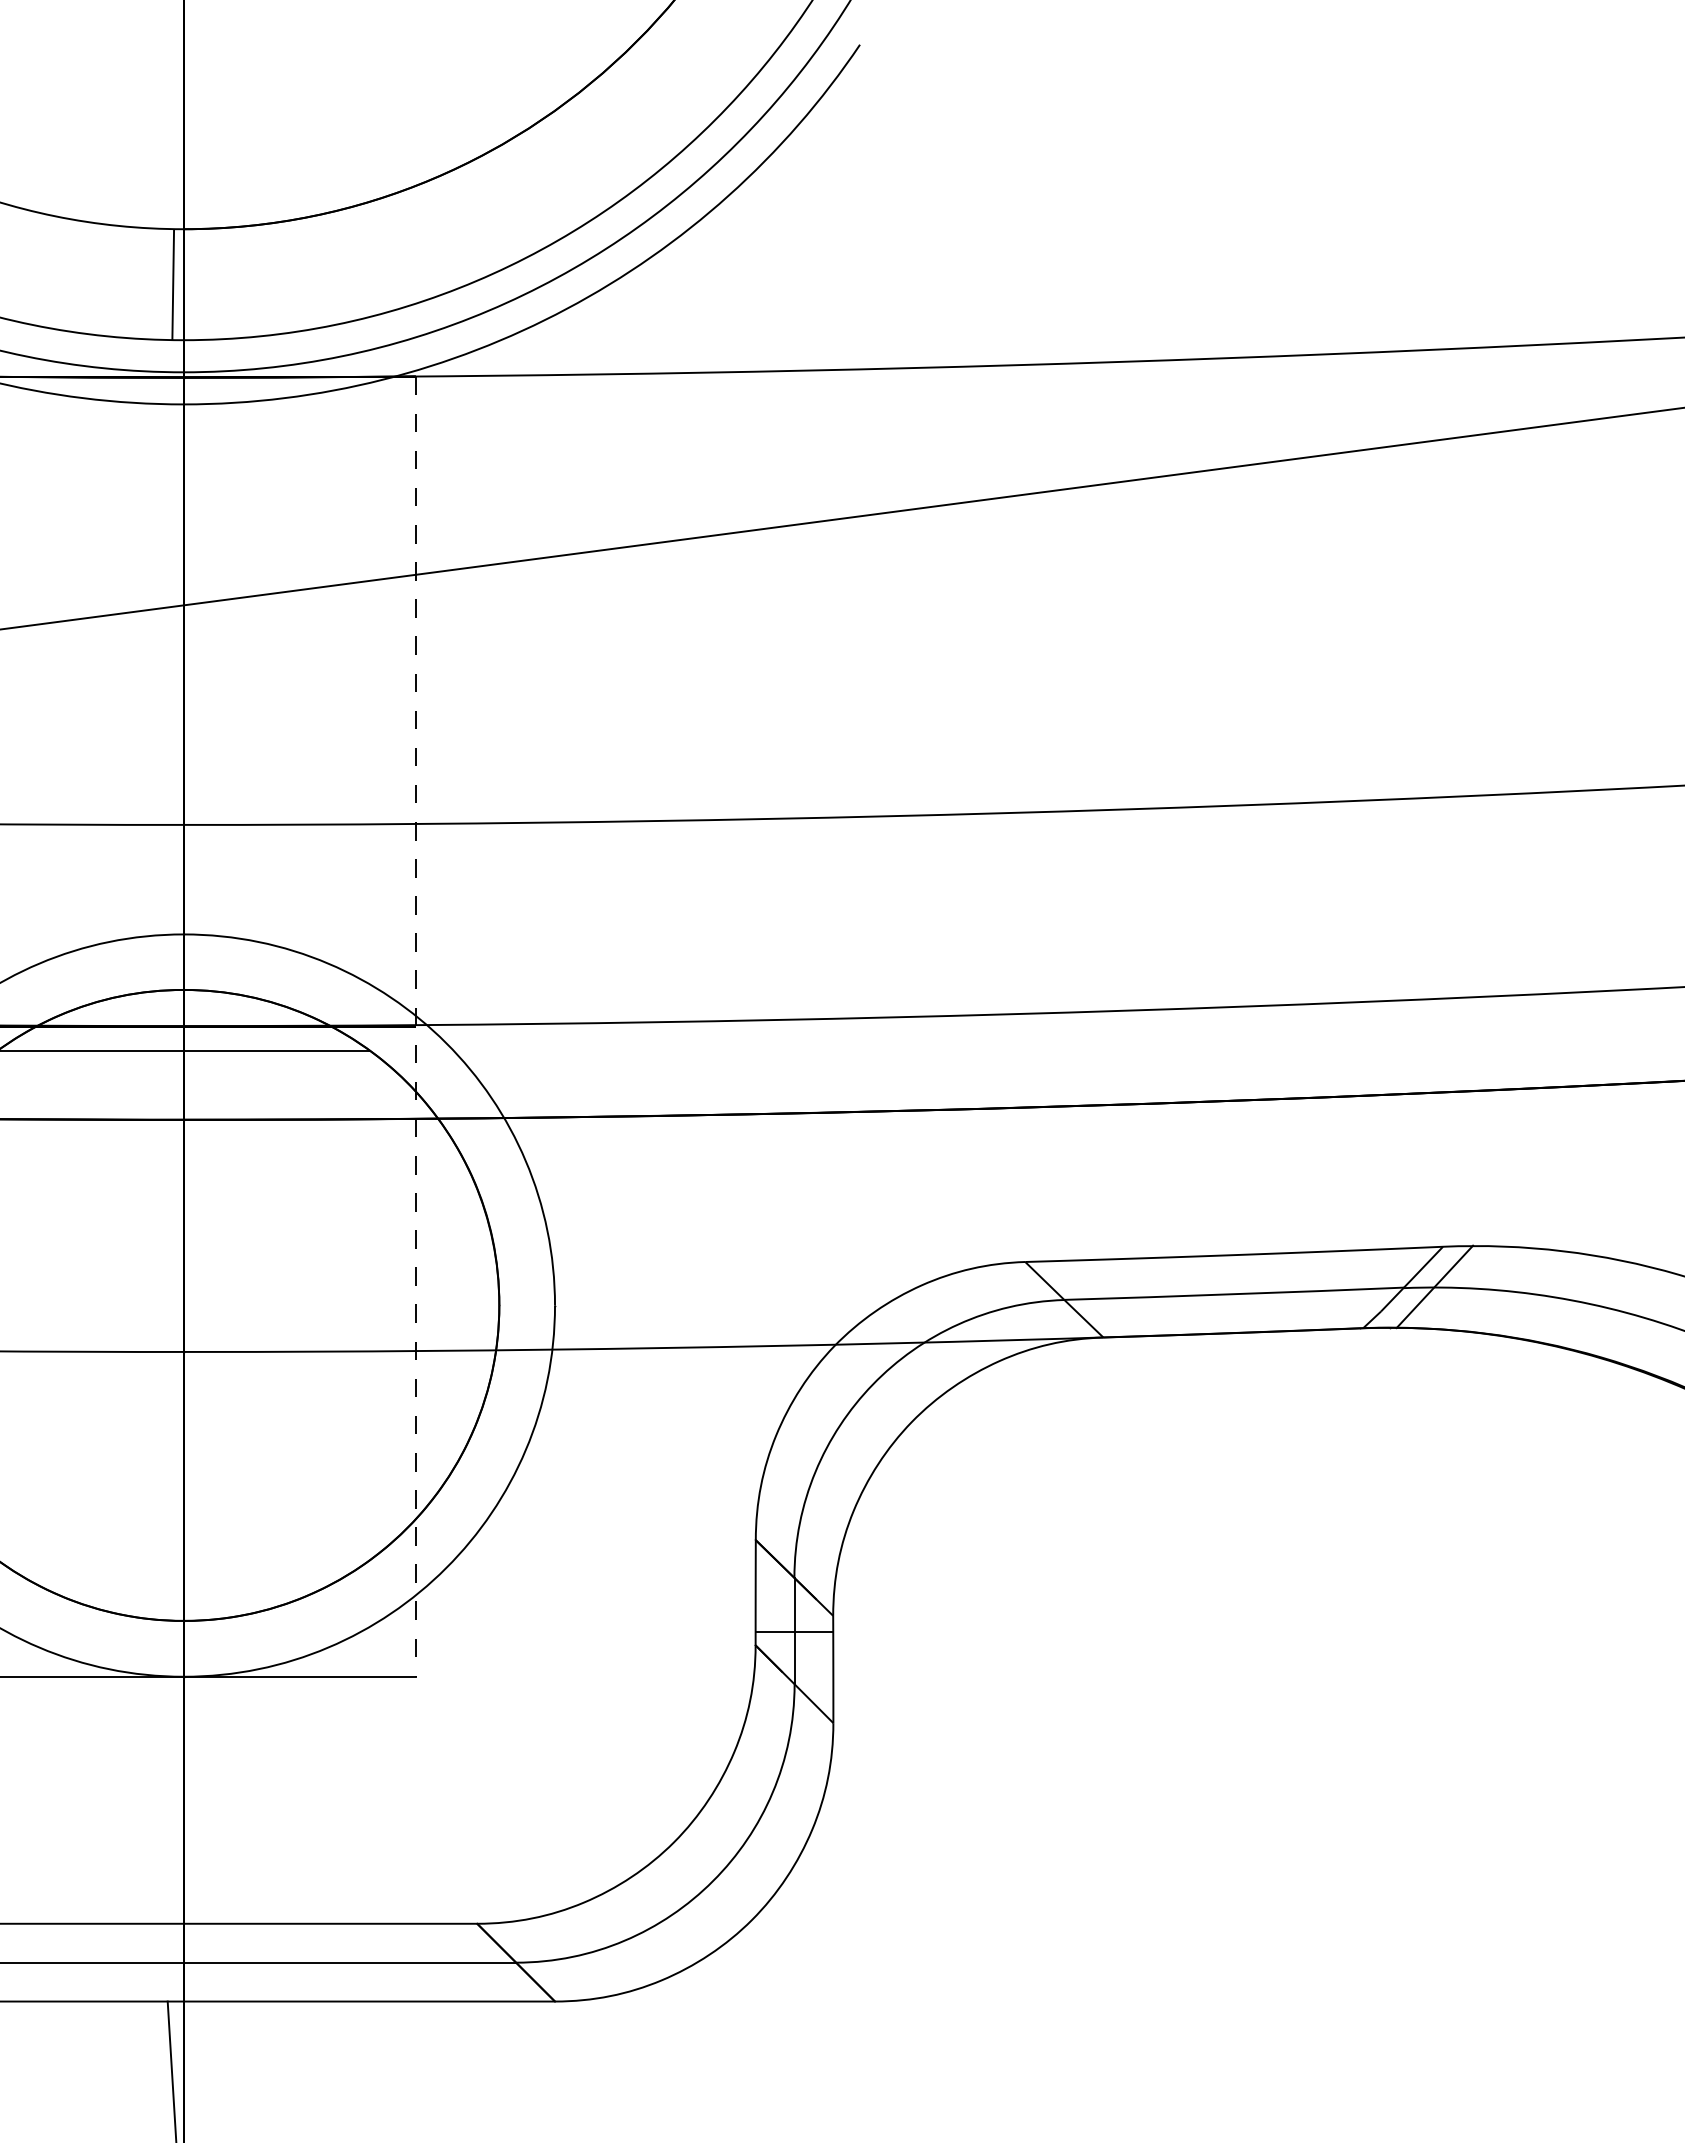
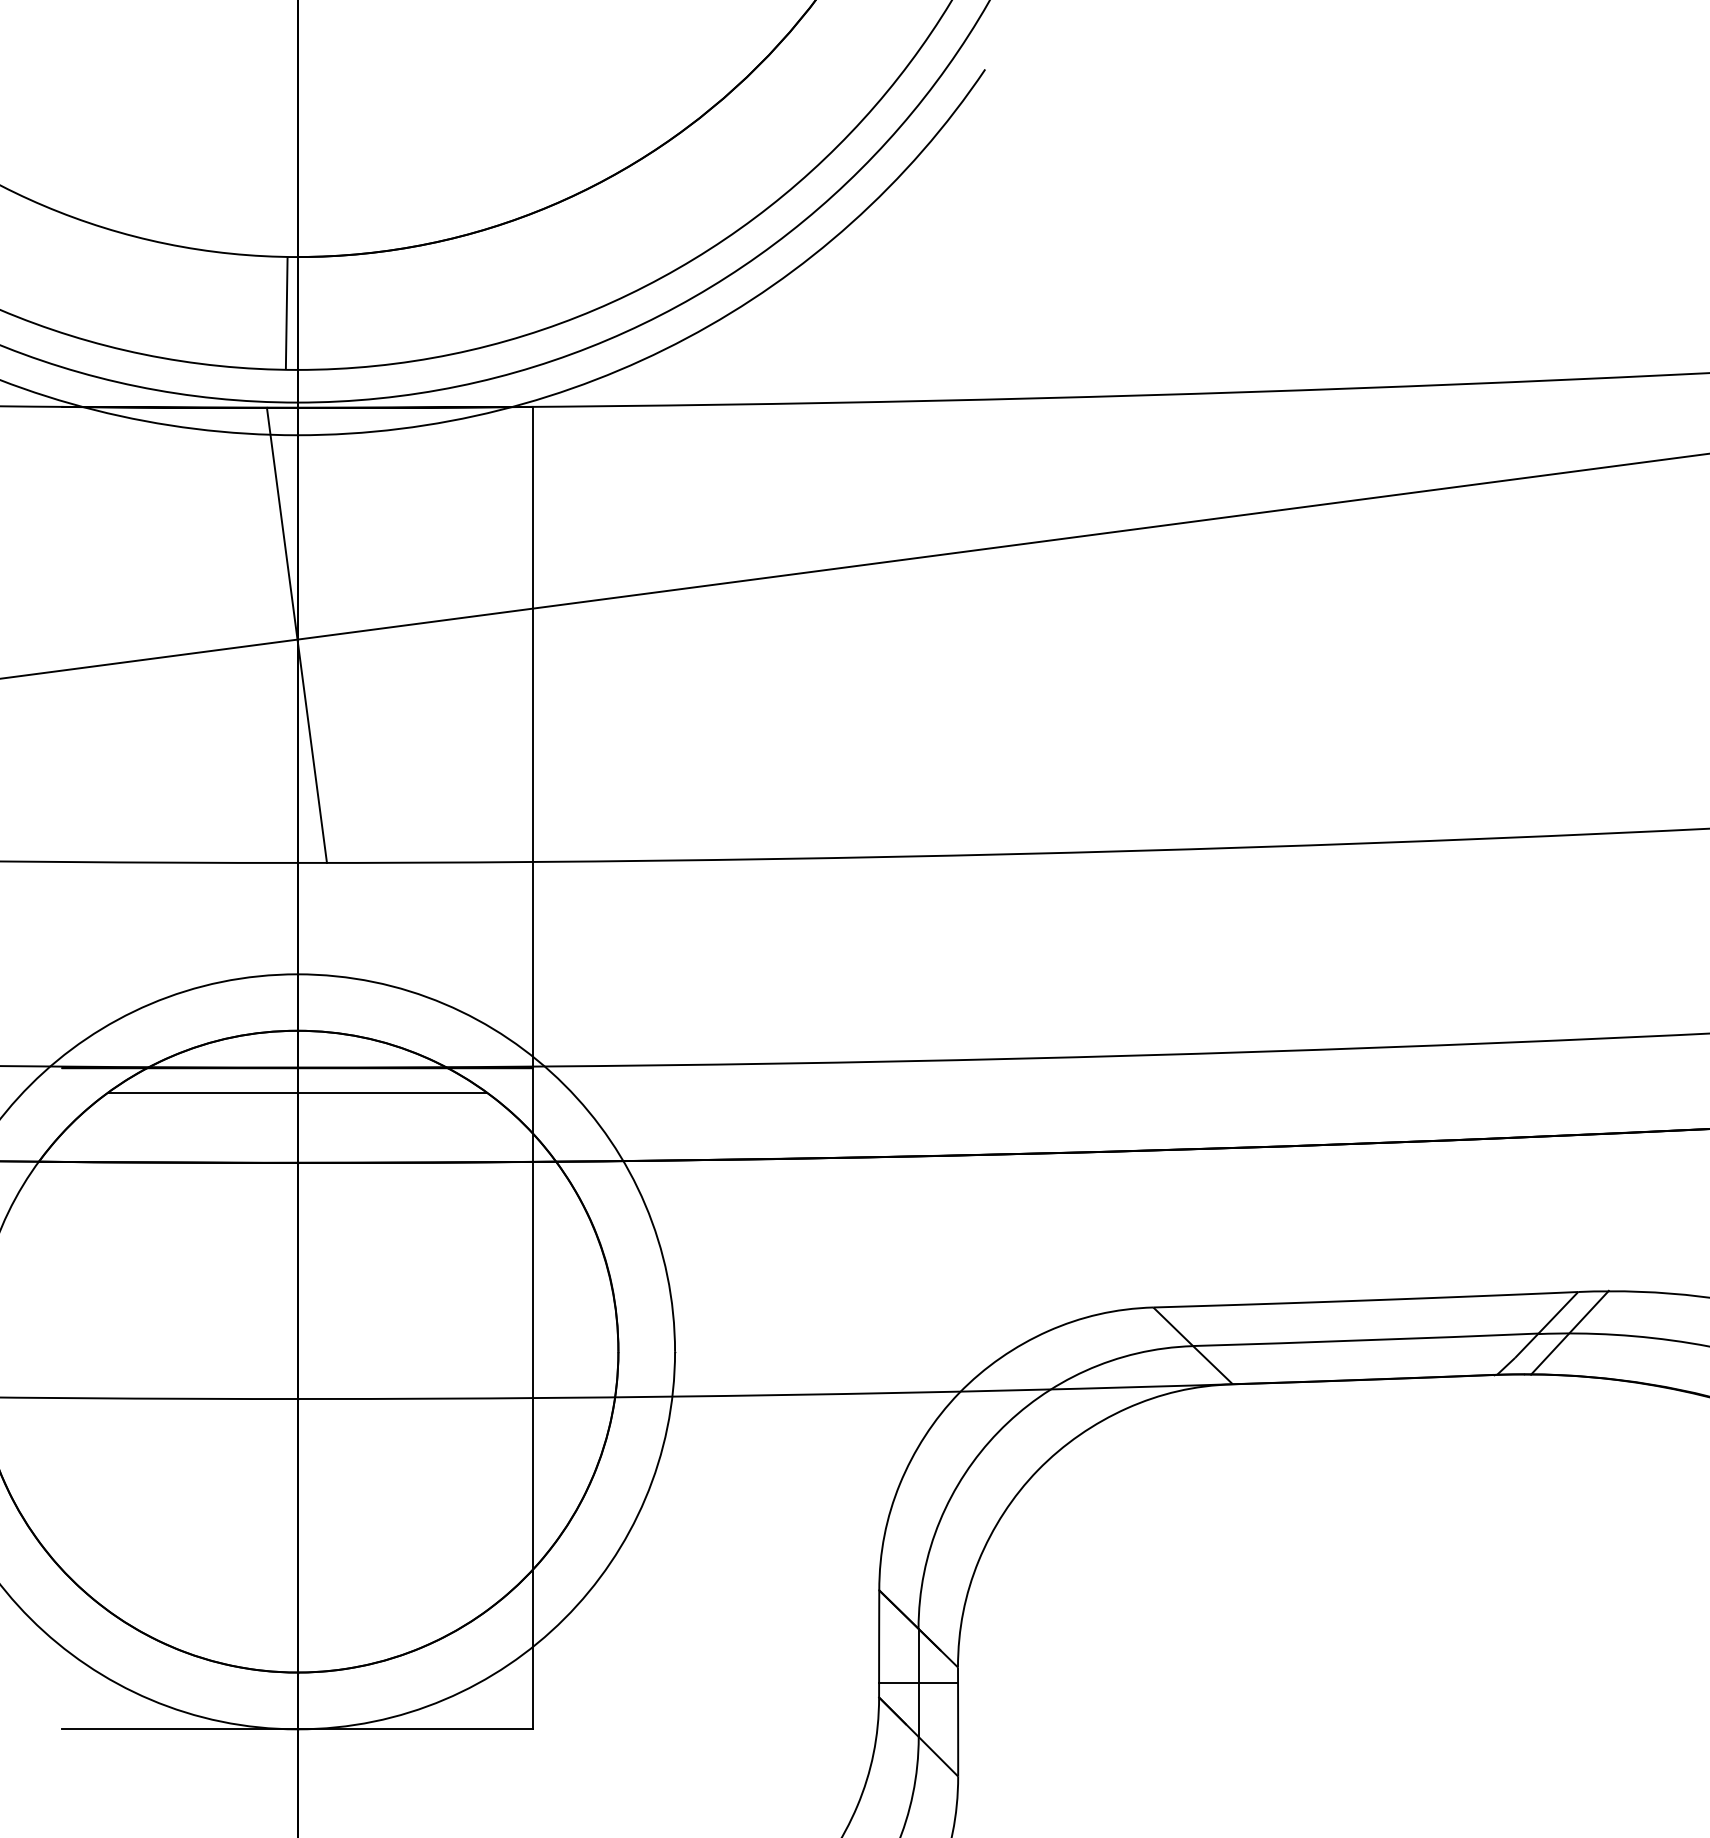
line: (182, 600) -> (296, 634), added
line: (415, 1027) -> (533, 1068), dashed -> solid

